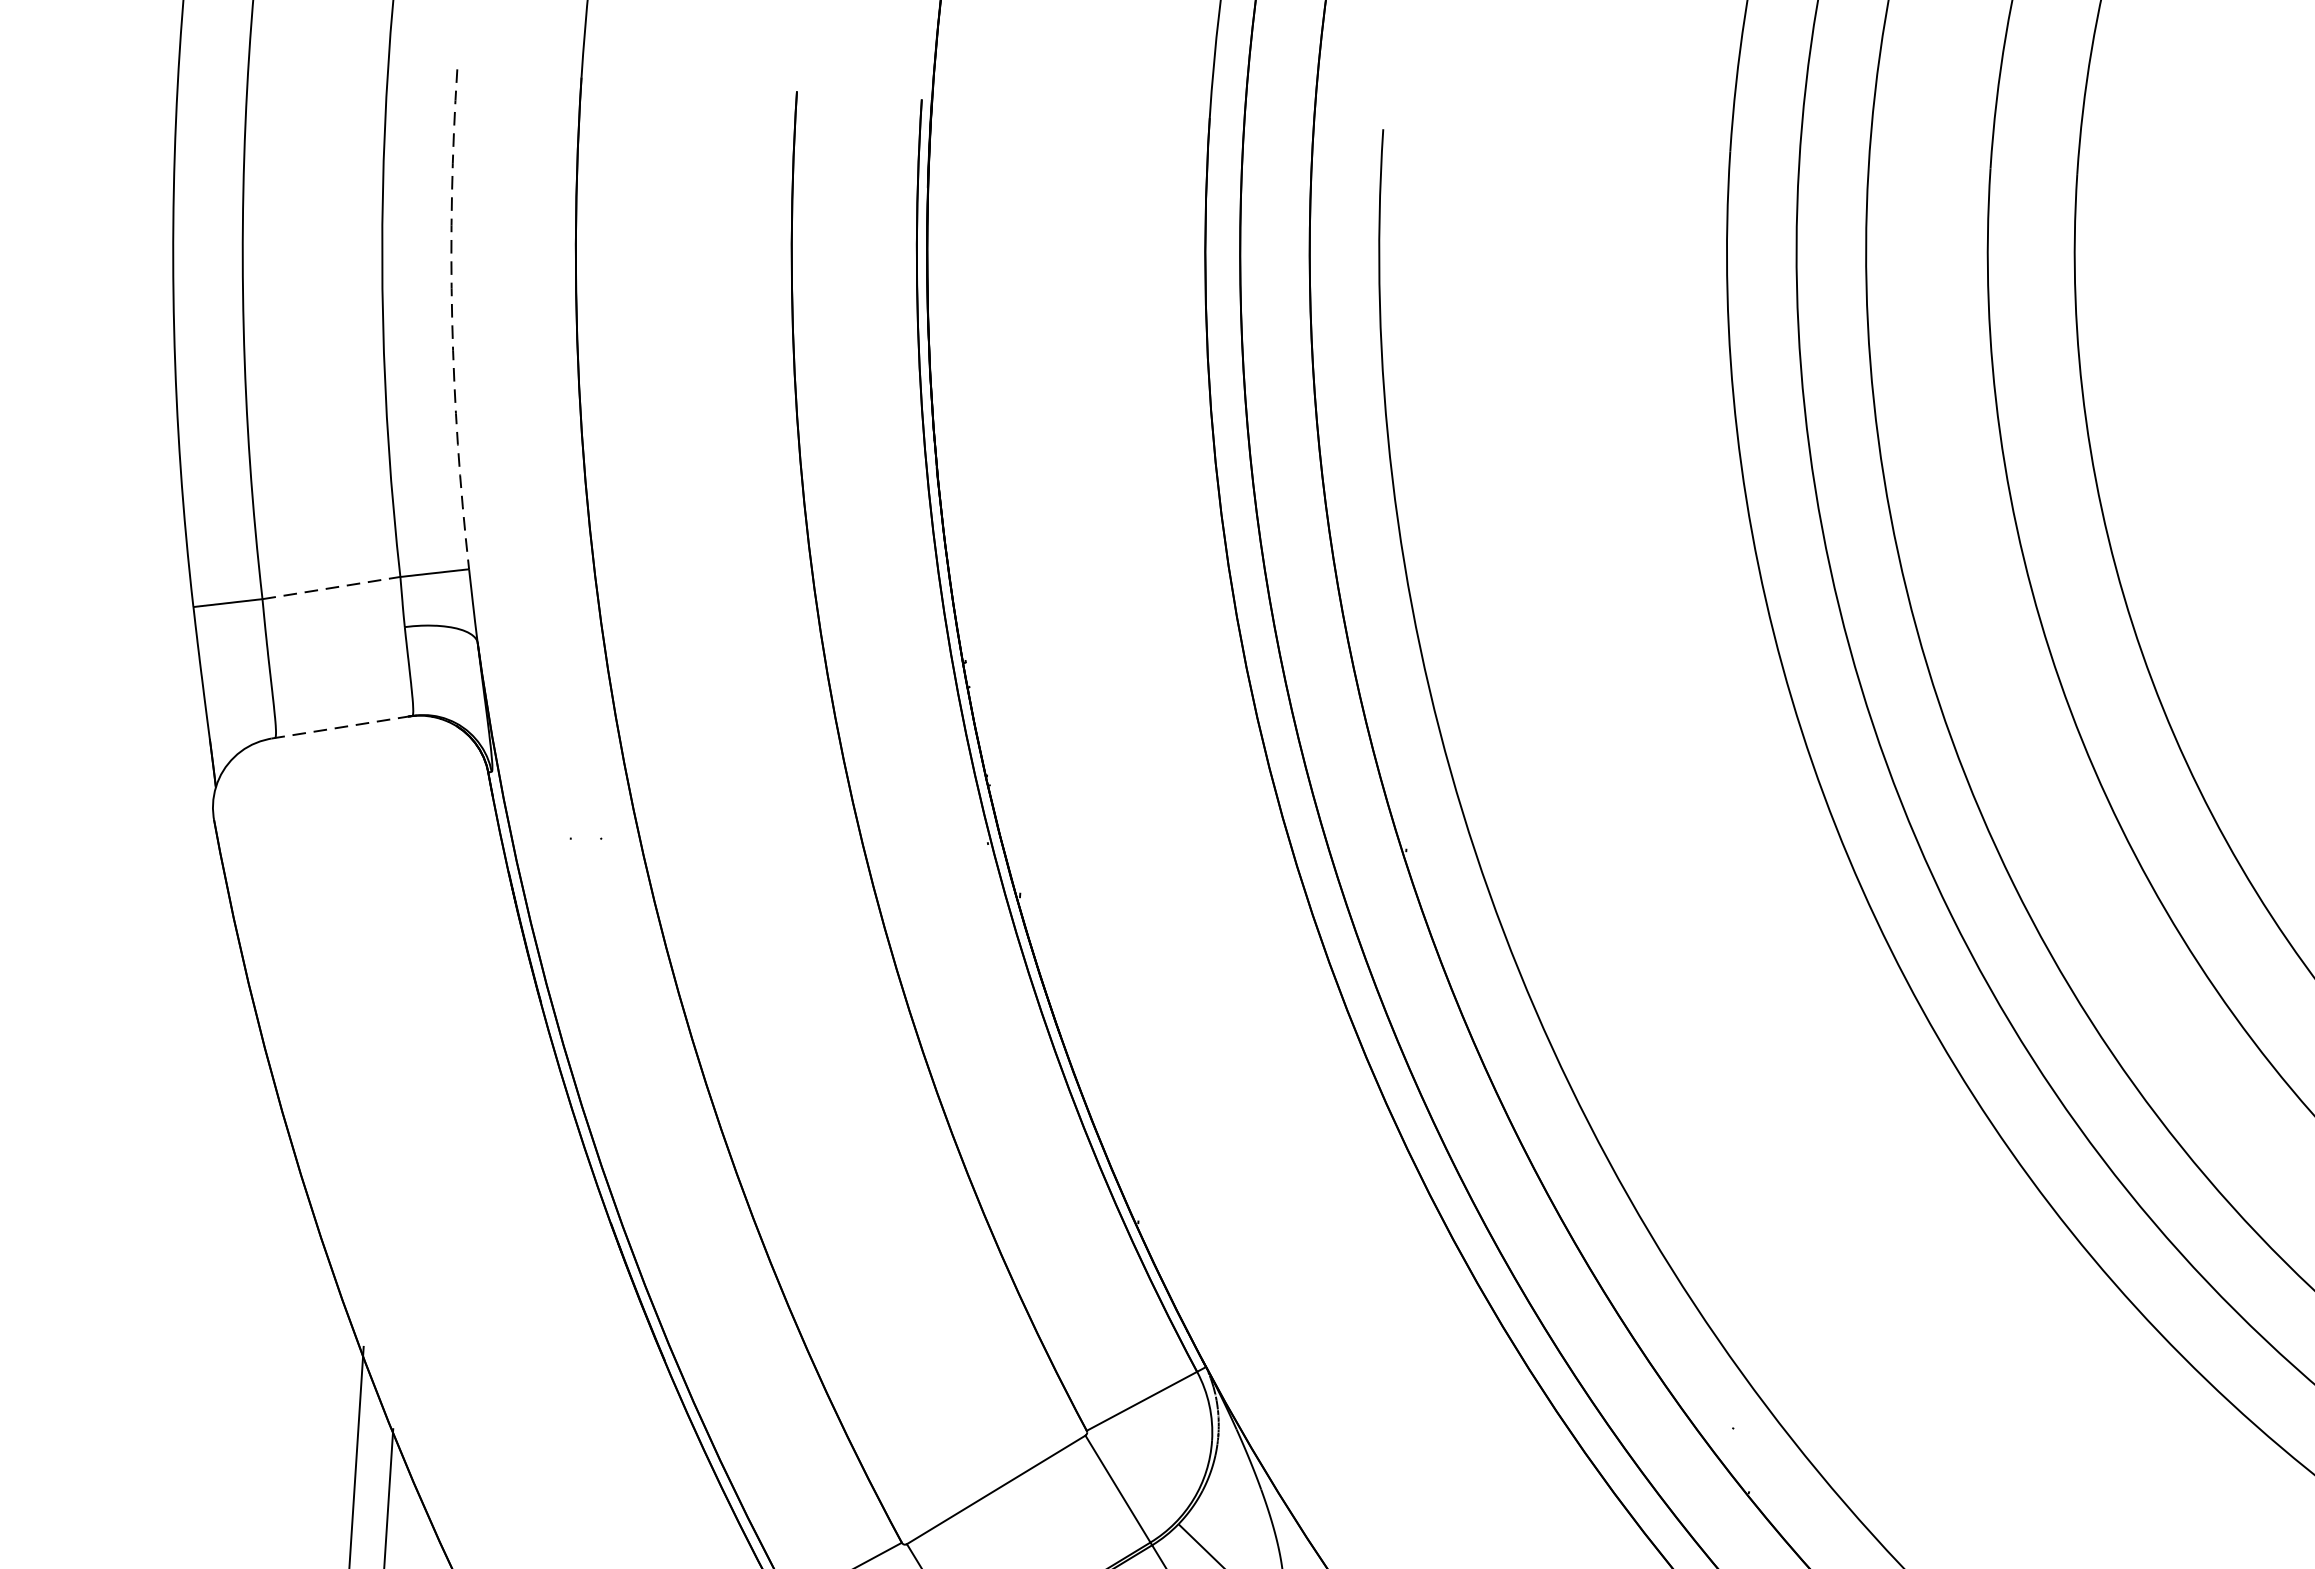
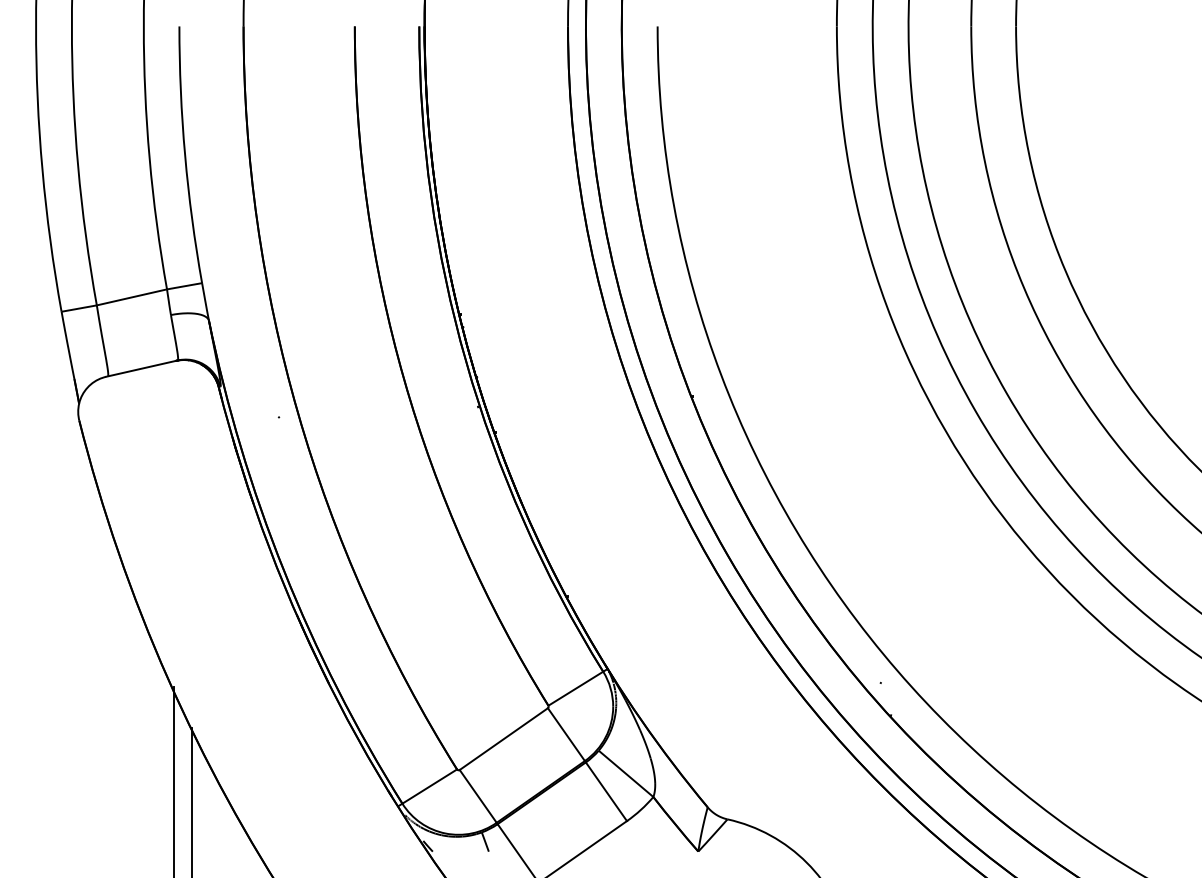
arc: (452, 320) -> (185, 155), dashed -> solid
line: (330, 588) -> (131, 297), dashed -> solid
line: (341, 726) -> (141, 368), dashed -> solid

